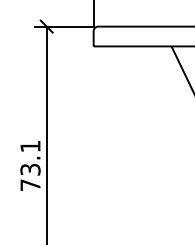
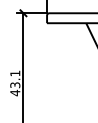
text: (30, 184) -> (15, 92), 73.1 -> 43.1

